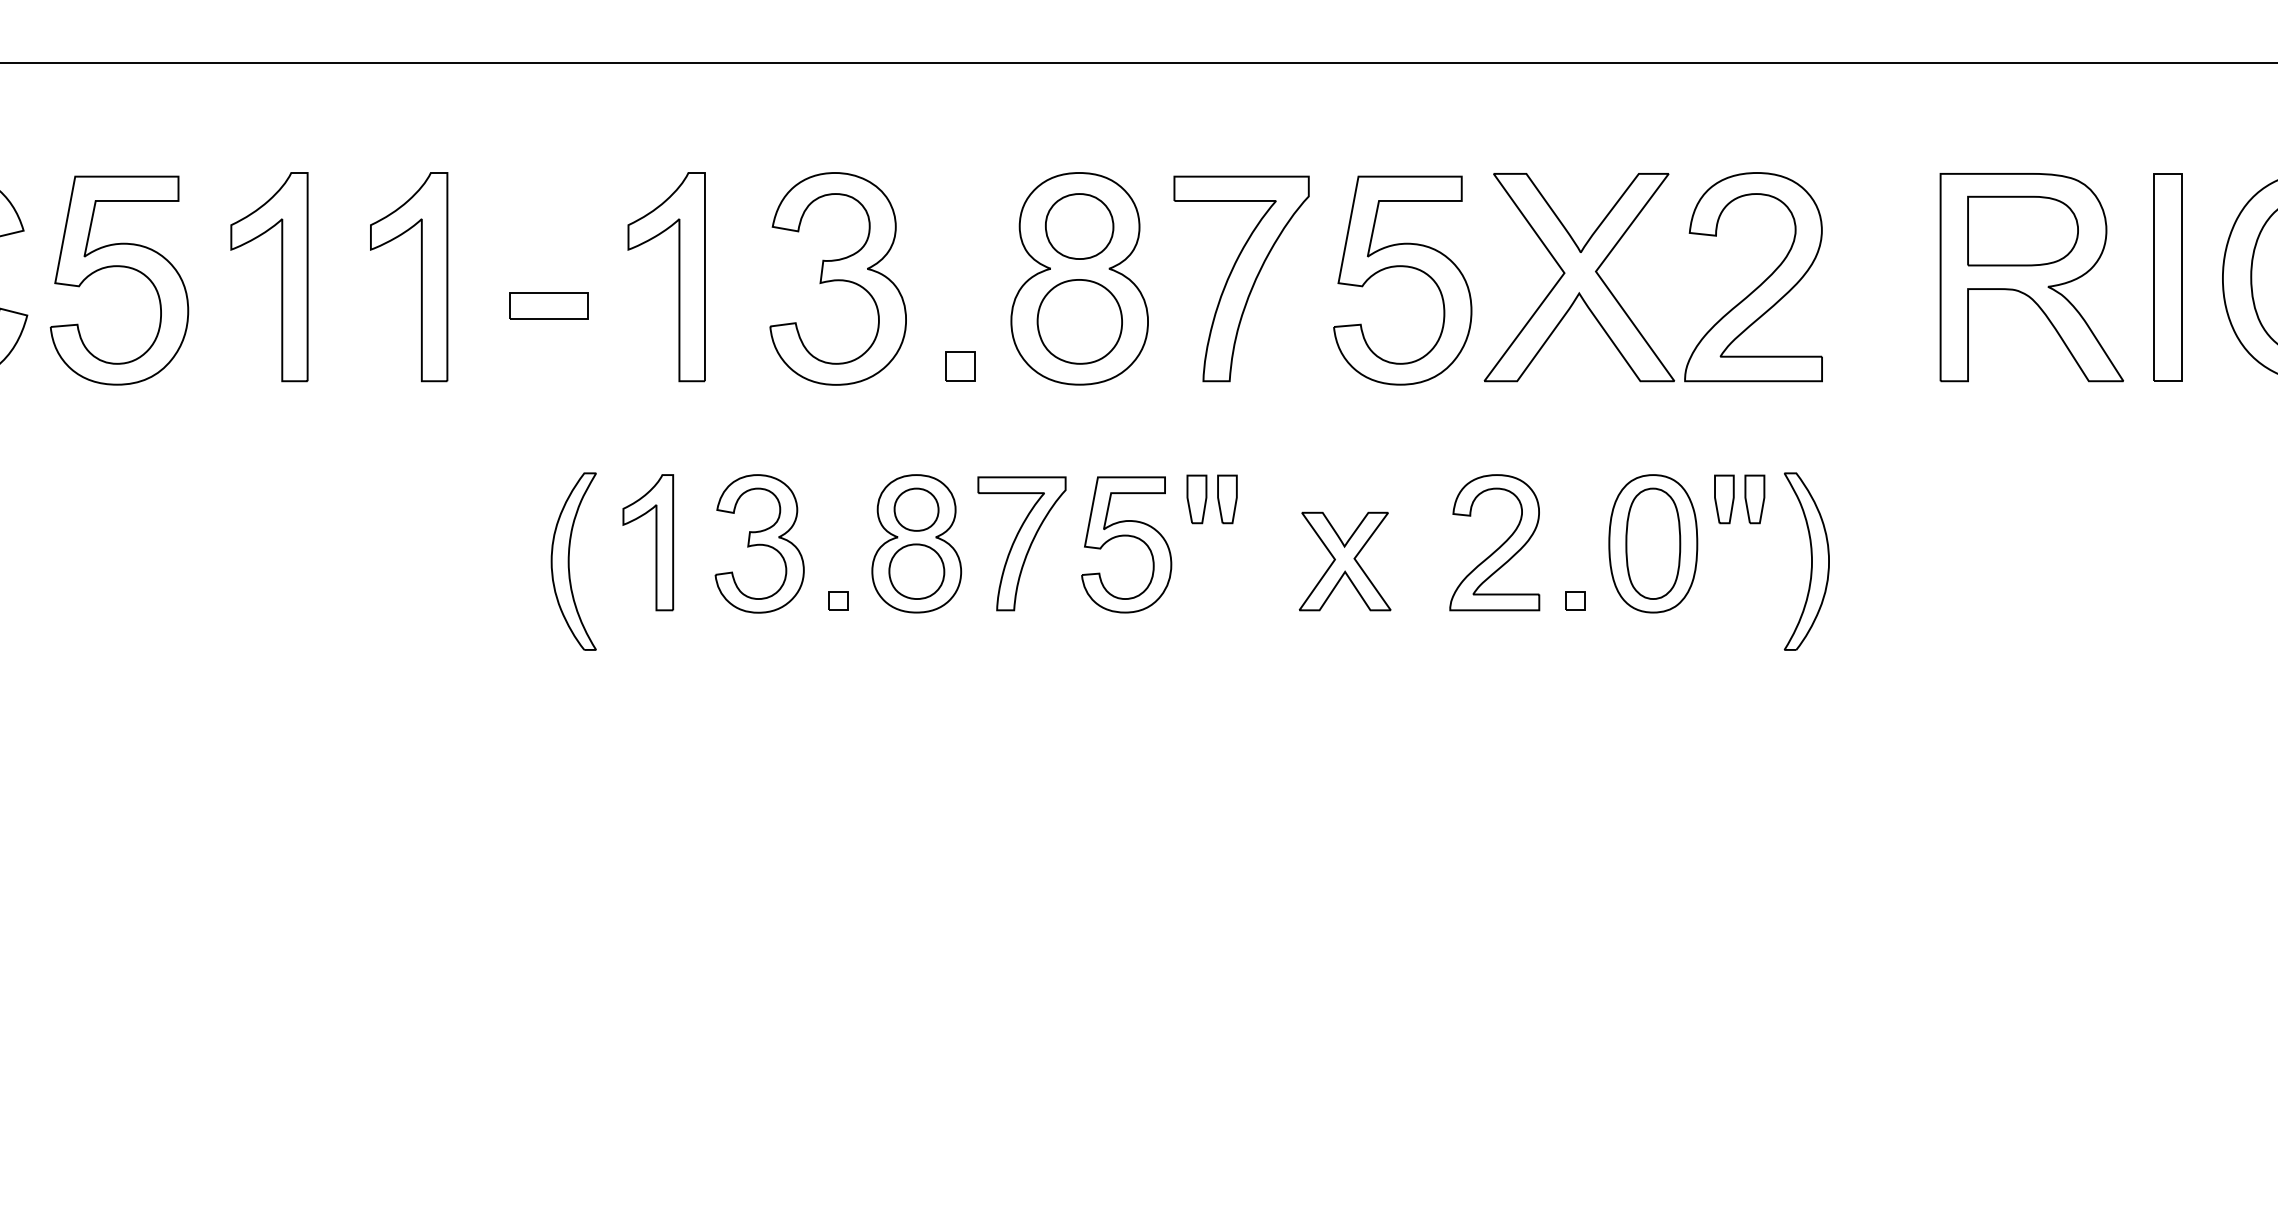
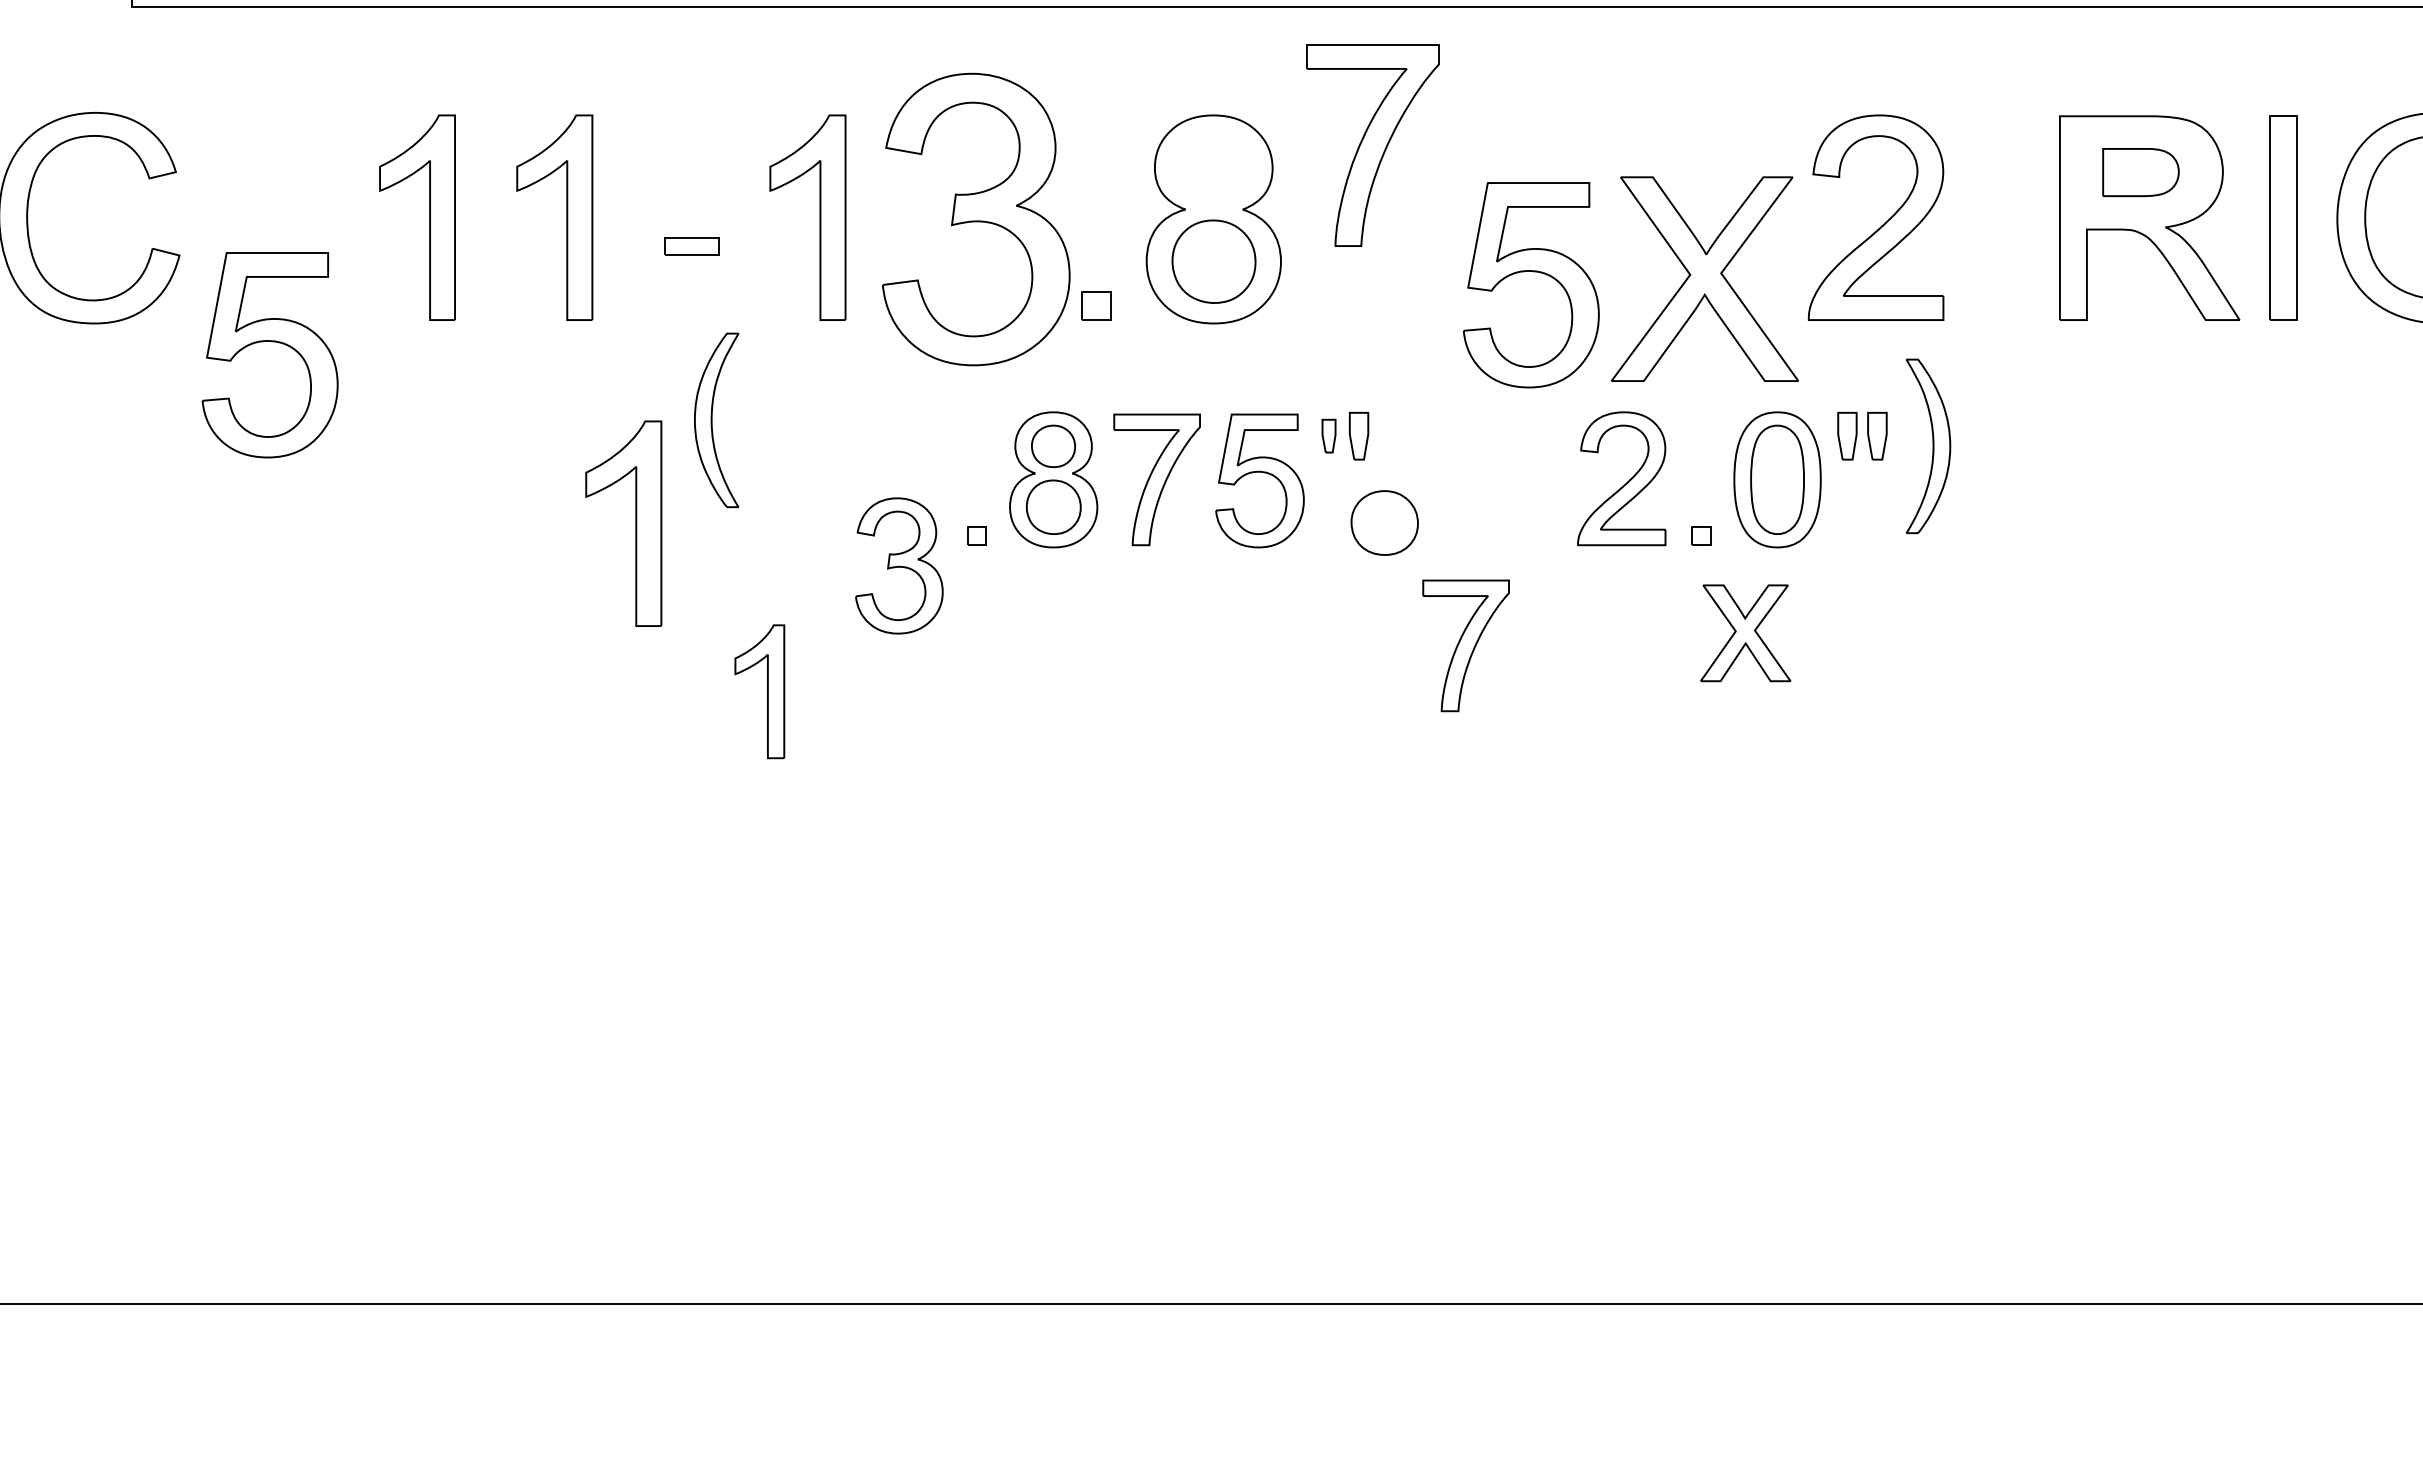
part: (1079, 225) -> (1384, 522), moved
part: (2022, 231) -> (2140, 172), size x0.7
part: (120, 267) -> (271, 342), moved
part: (1404, 267) -> (1533, 272), moved
part: (1578, 276) -> (1704, 278), moved
part: (838, 278) -> (976, 219), size x1.4
part: (1241, 278) -> (1372, 145), moved
part: (549, 306) -> (692, 246), size x0.7
part: (1196, 498) -> (1328, 435), size x0.7
part: (656, 542) -> (767, 691), moved
part: (759, 543) -> (899, 565), moved
part: (573, 561) -> (716, 420), moved
part: (1344, 561) -> (1745, 633), moved
part: (1806, 561) -> (1928, 446), moved
part: (491, 588) -> (635, 523), added
part: (1335, 712) -> (1465, 645), added

